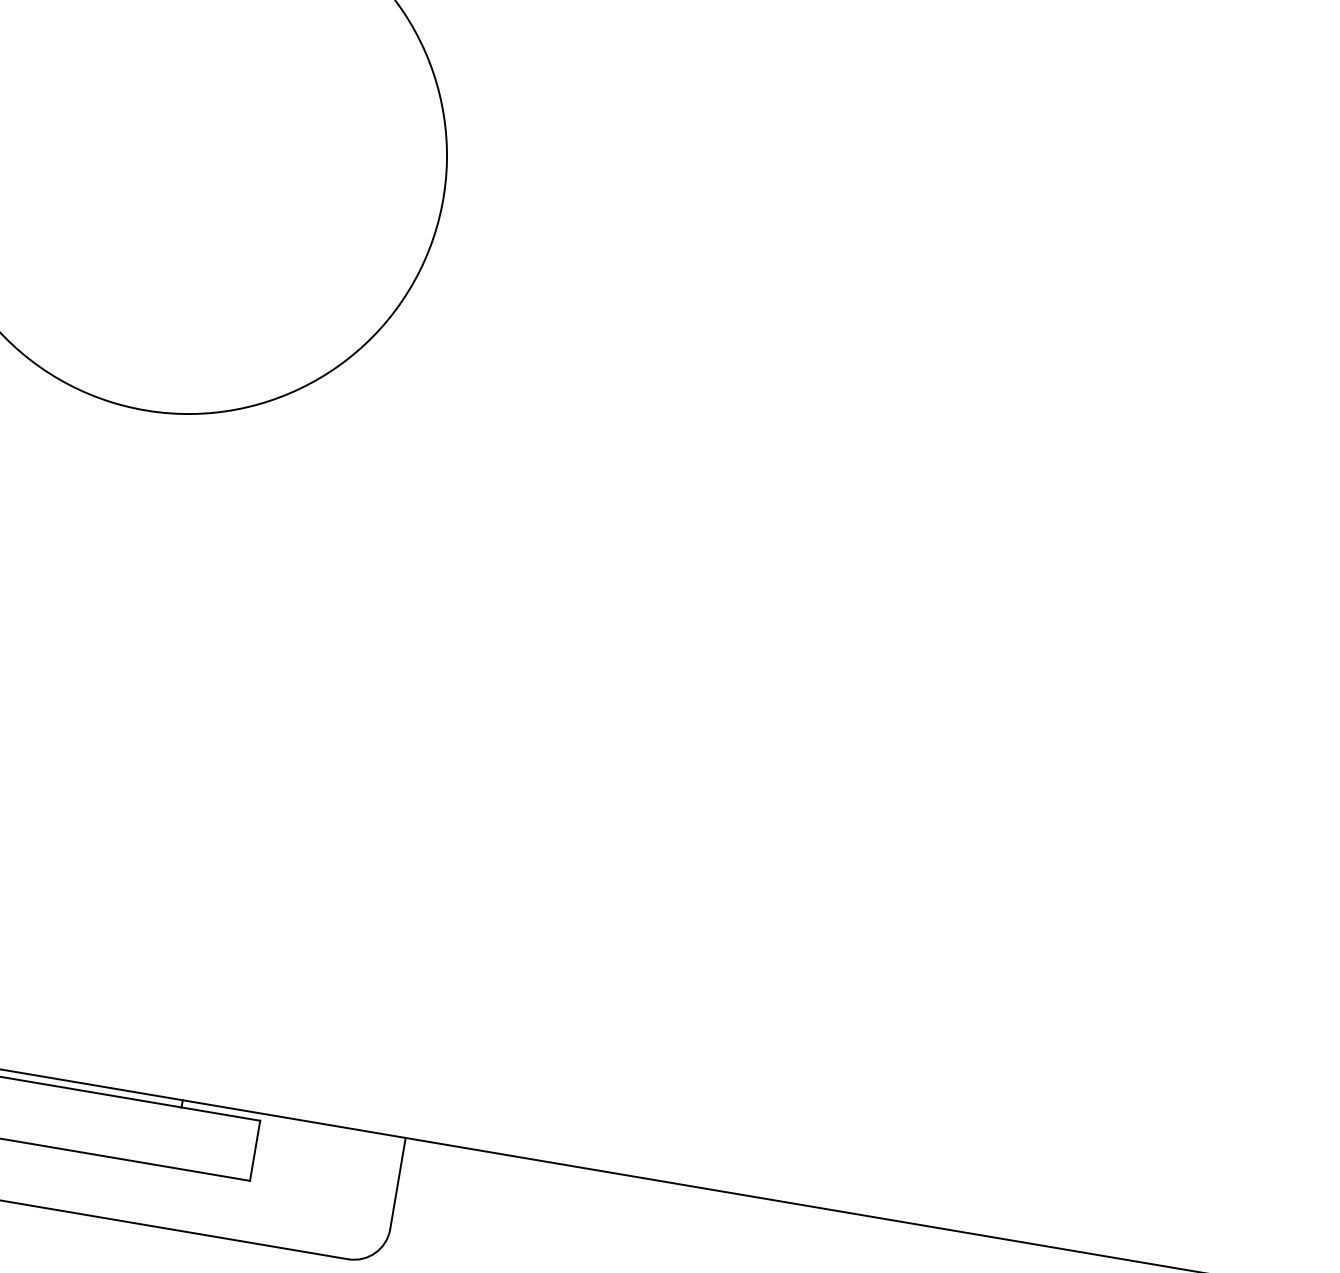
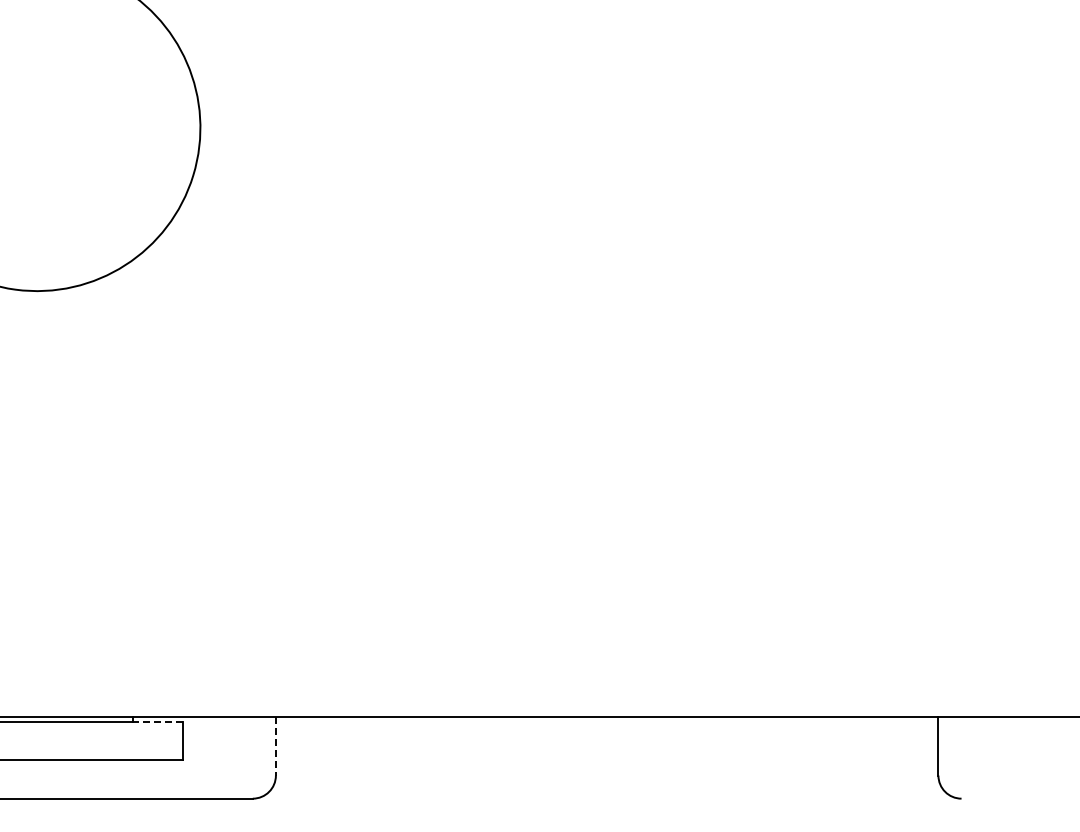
line: (219, 1113) -> (157, 721), solid -> dashed
line: (397, 1183) -> (275, 746), solid -> dashed

